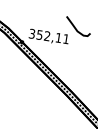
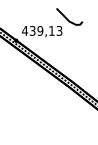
text: (48, 35) -> (41, 30), 352,11 -> 439,13

